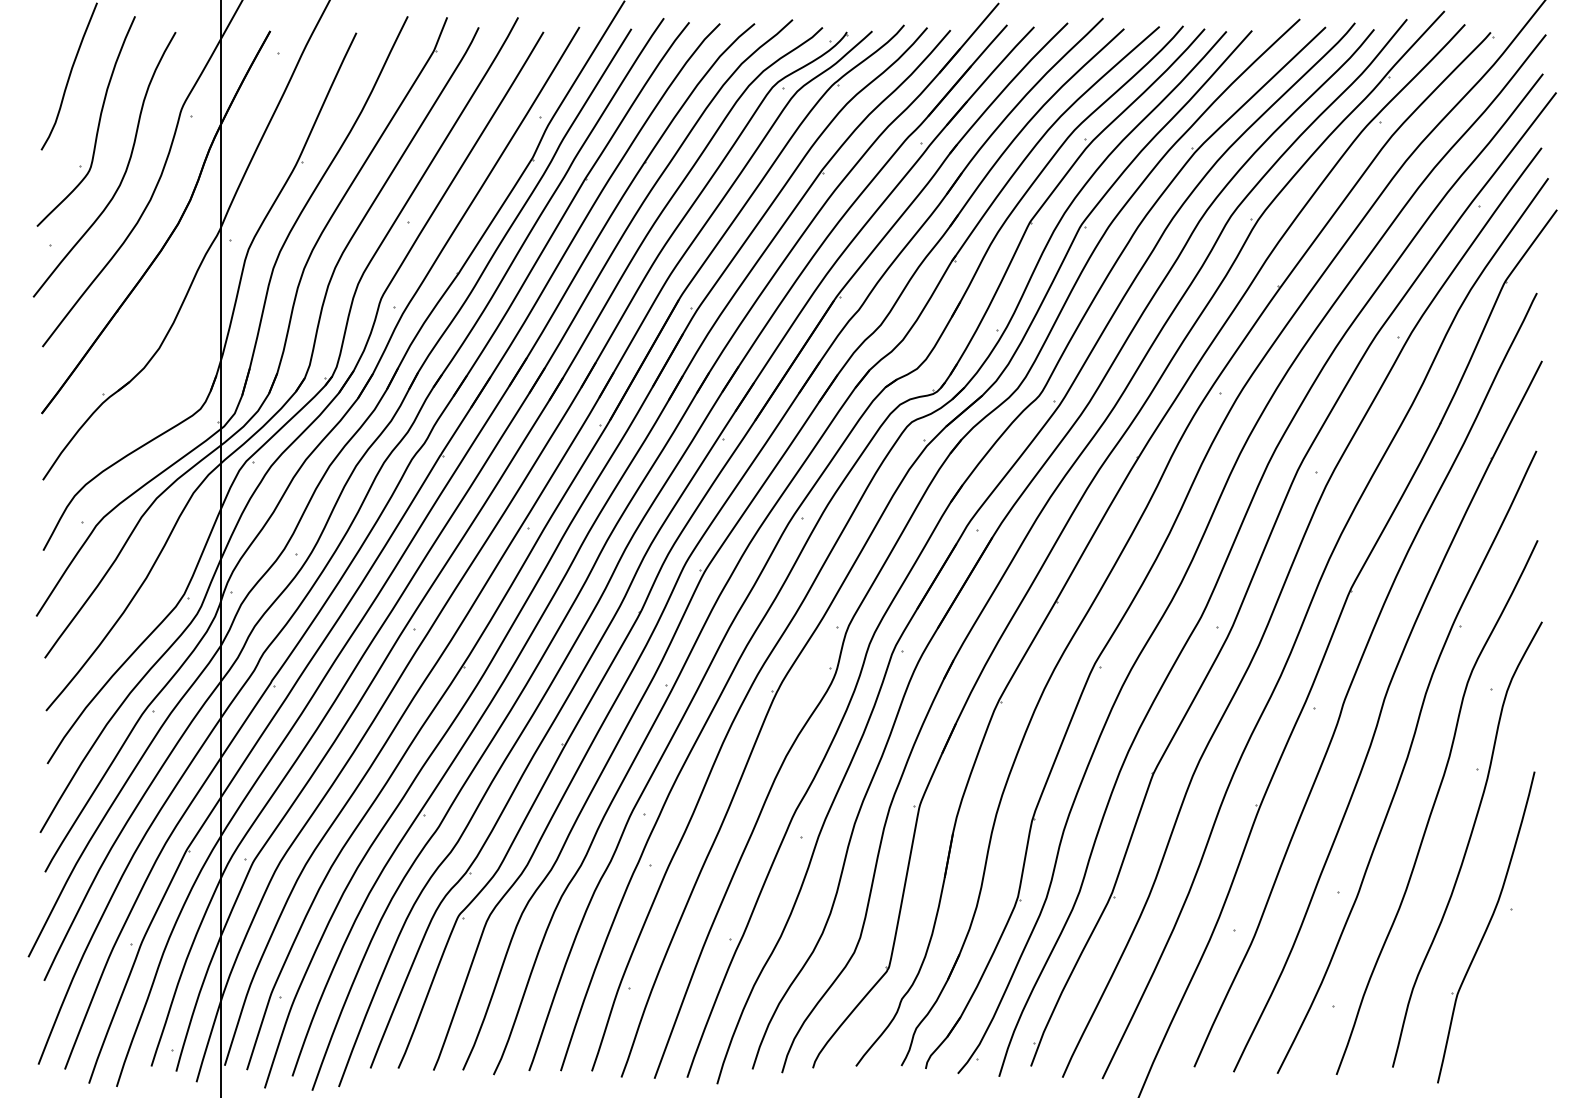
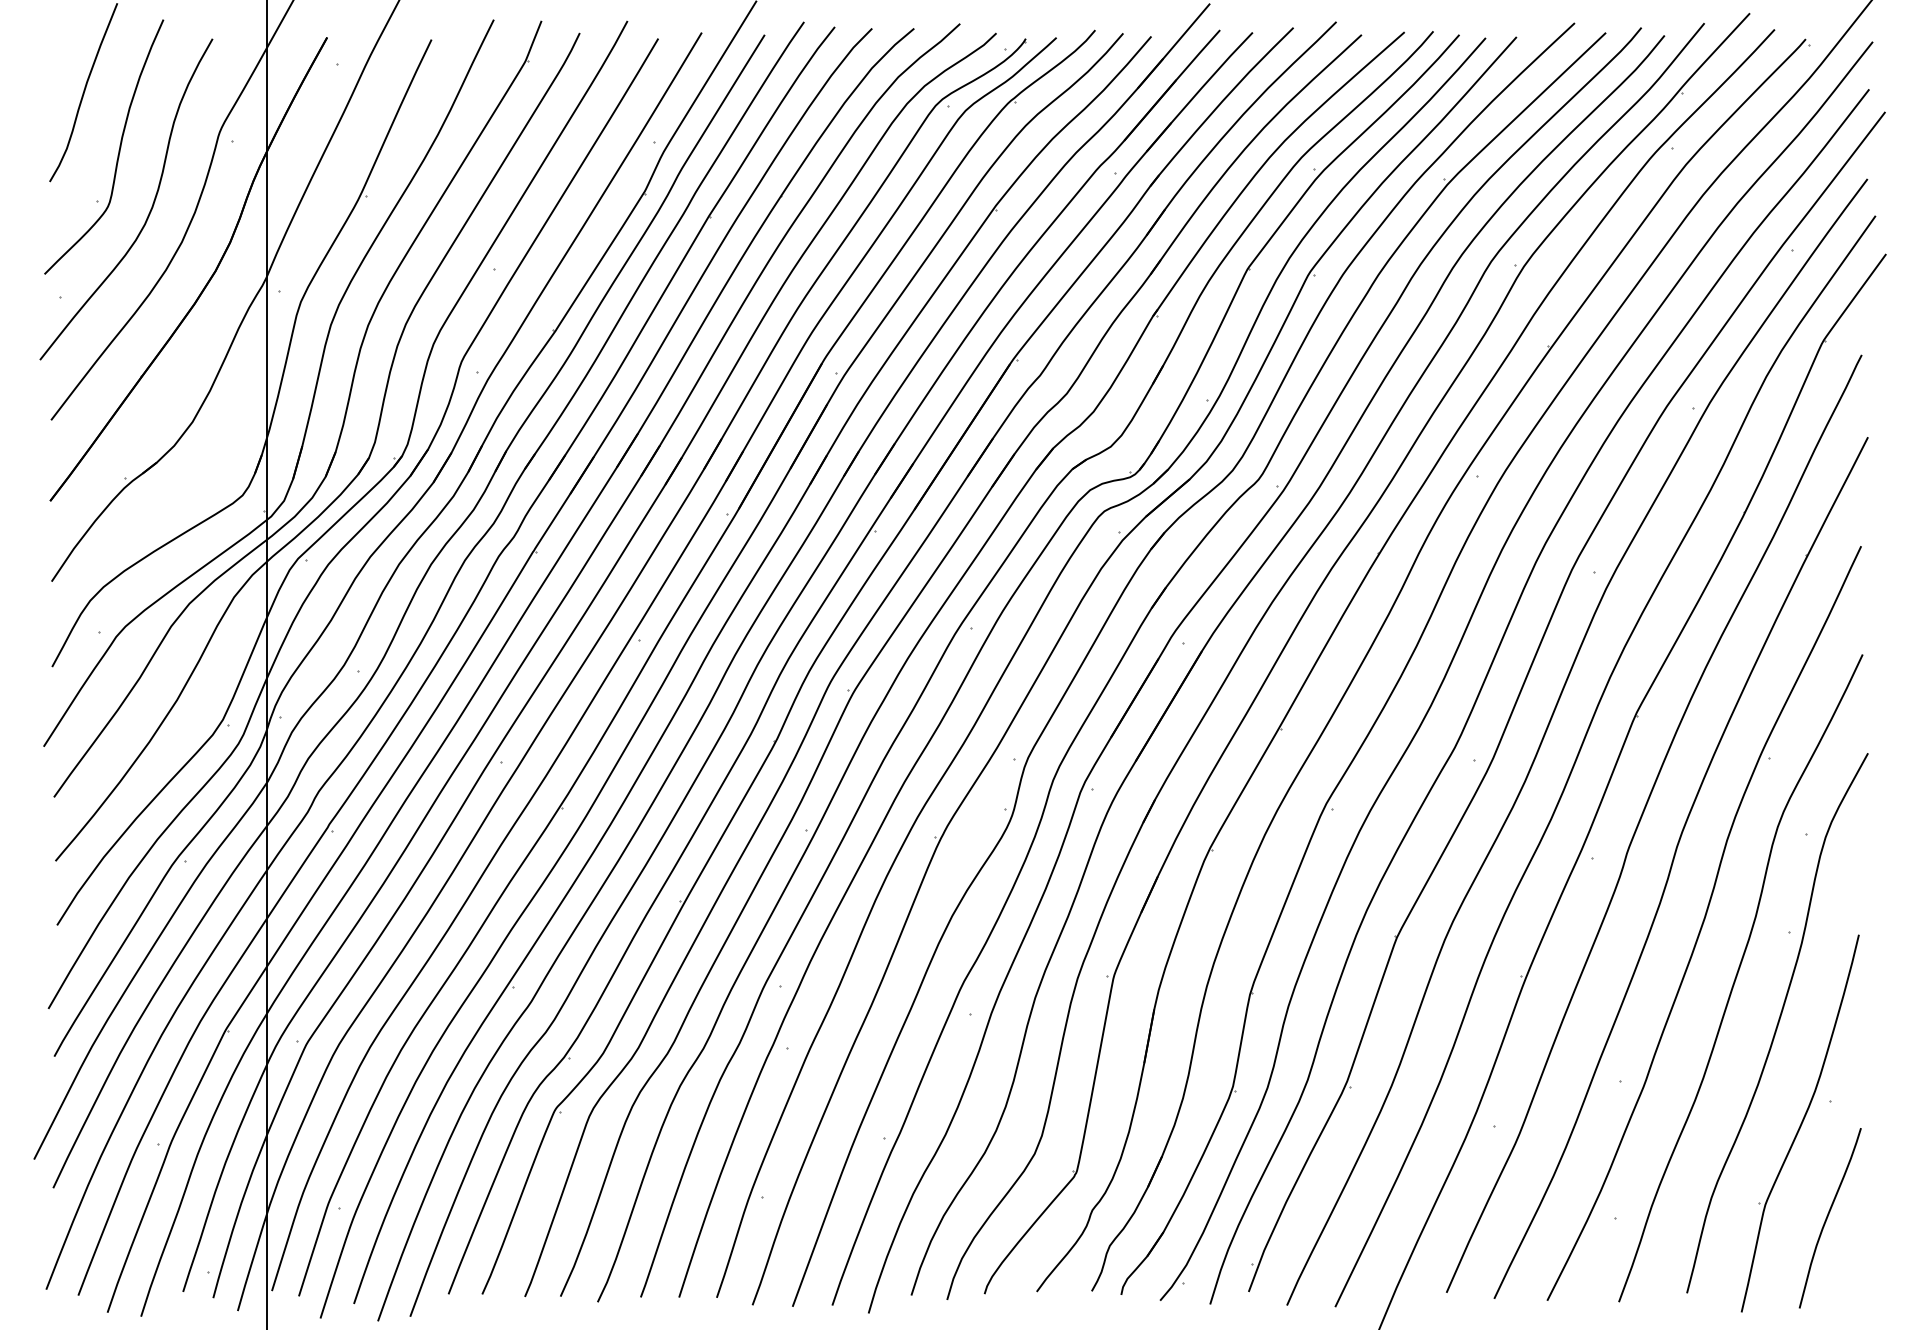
curve: (1509, 1005) -> (1828, 1217), added

